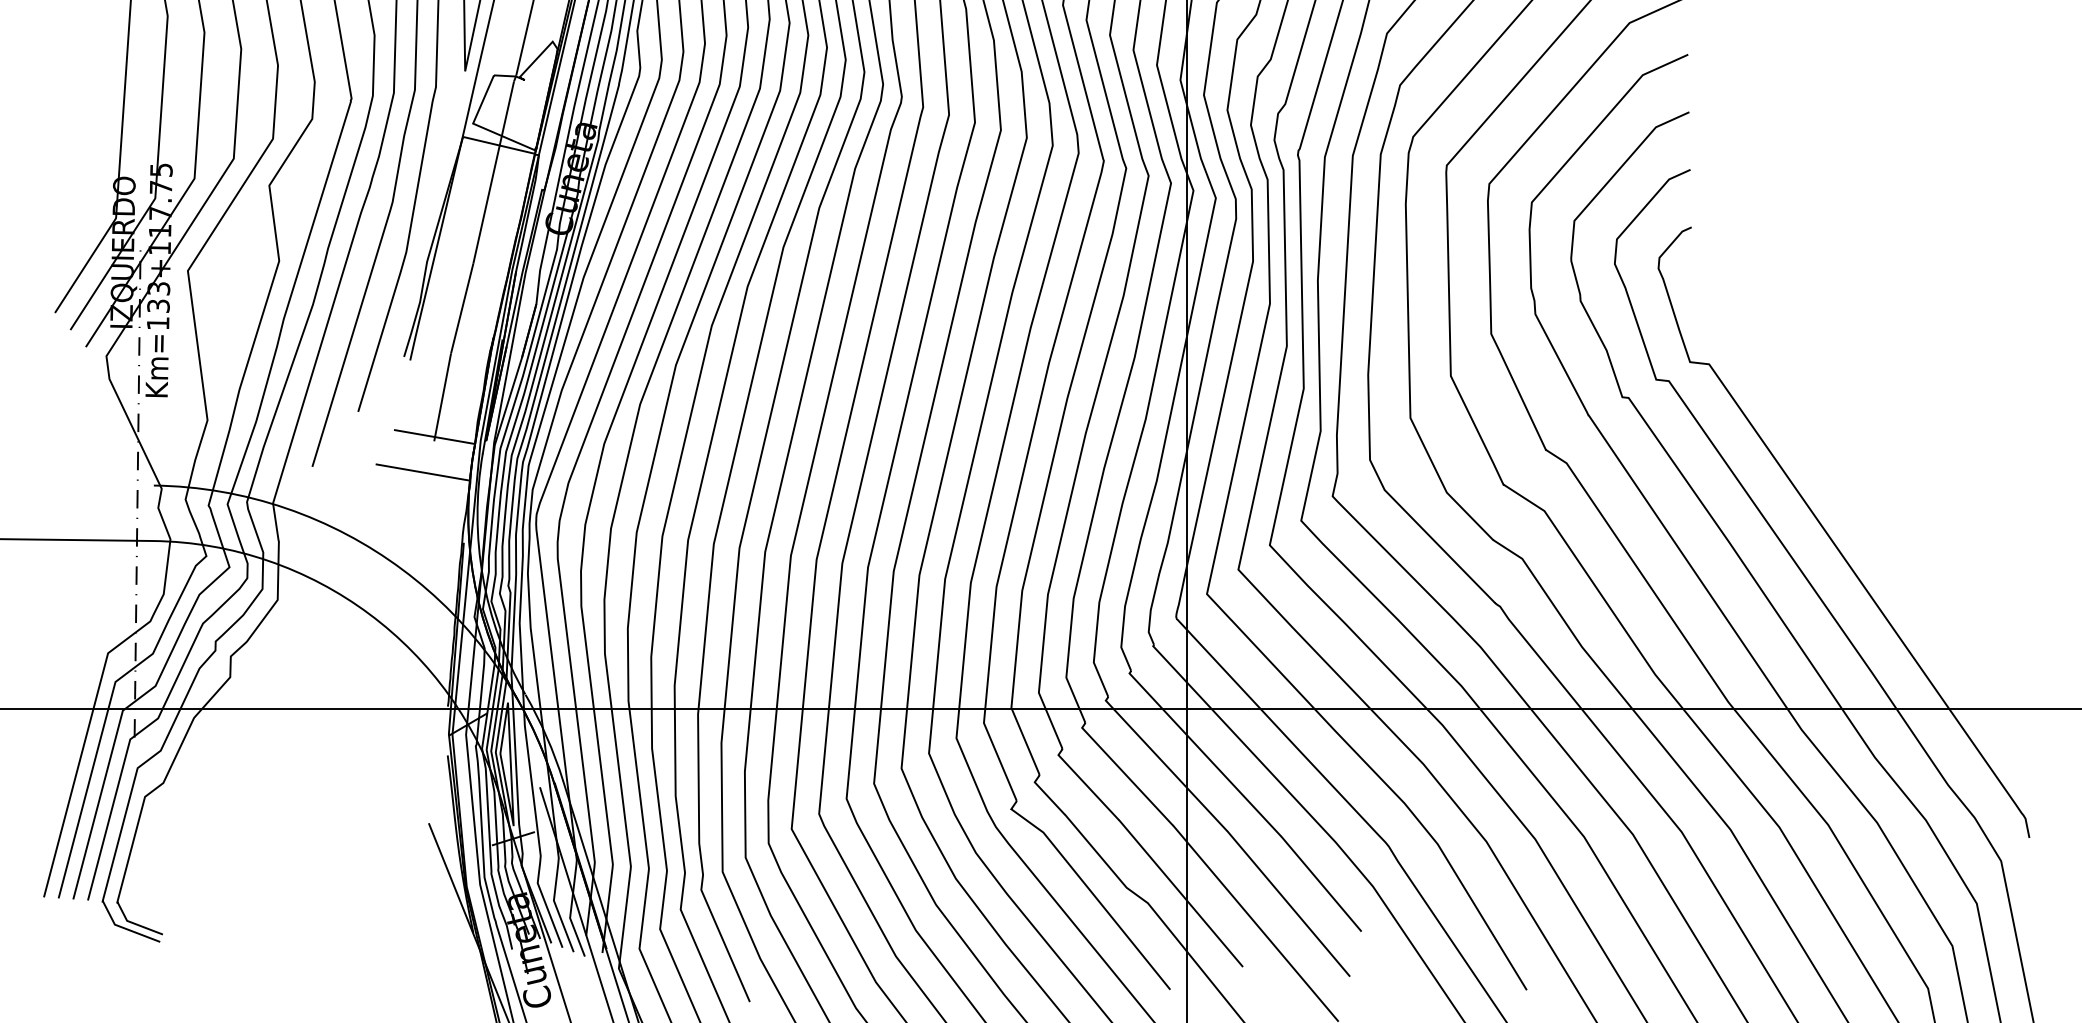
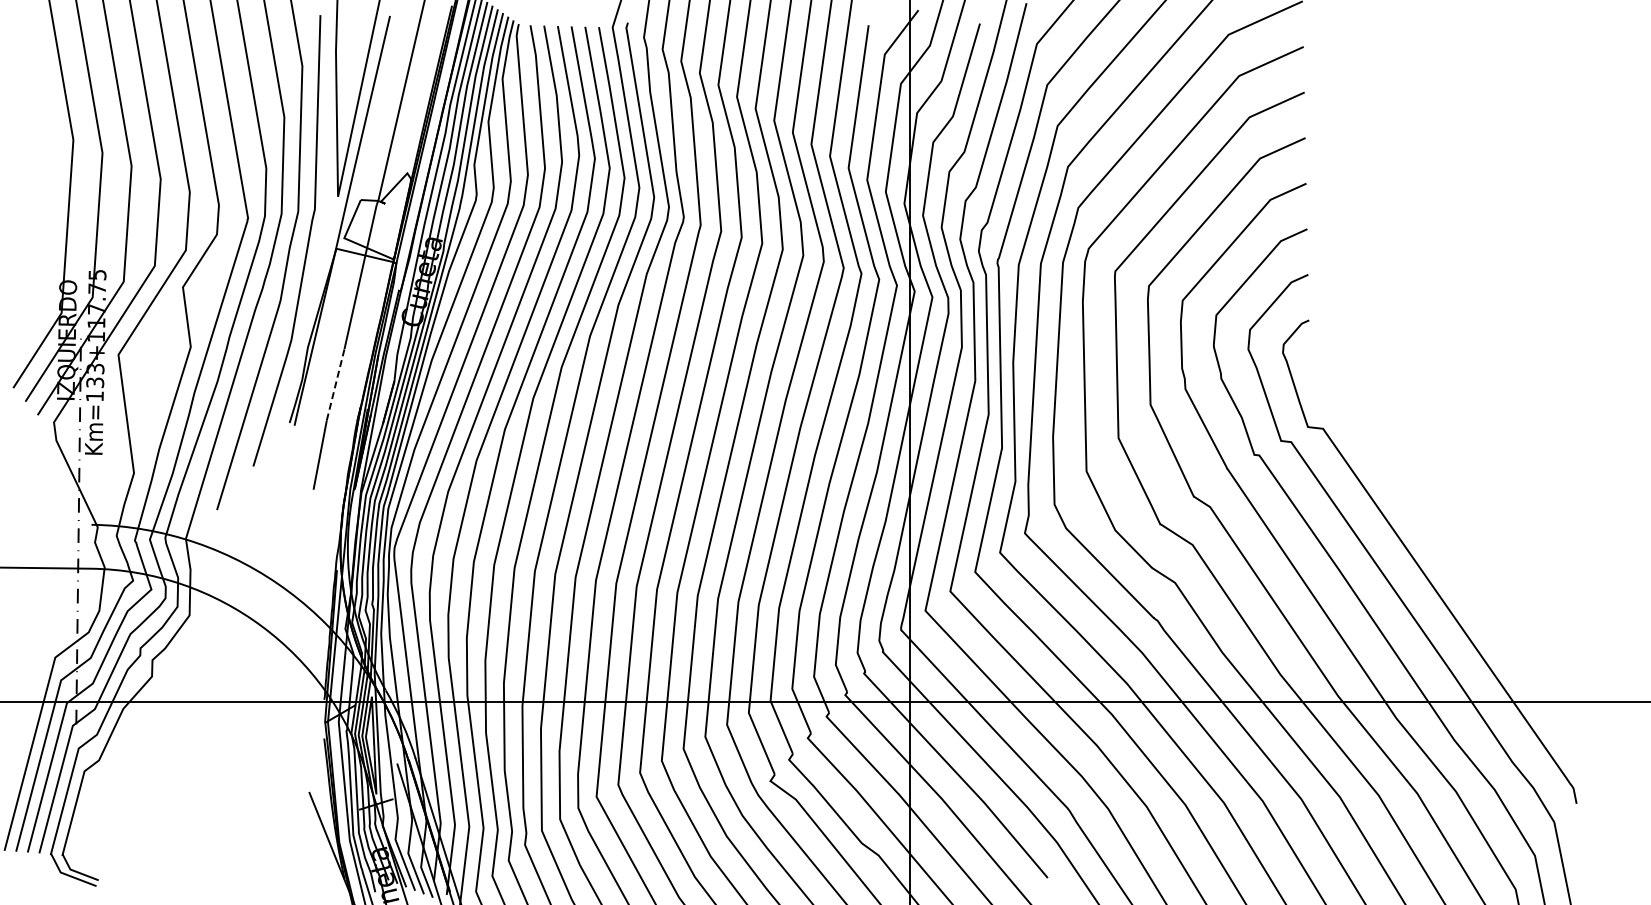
line: (461, 308) -> (335, 384), solid -> dashed
line: (434, 435) -> (313, 485), removed
line: (422, 472) -> (304, 514), removed

